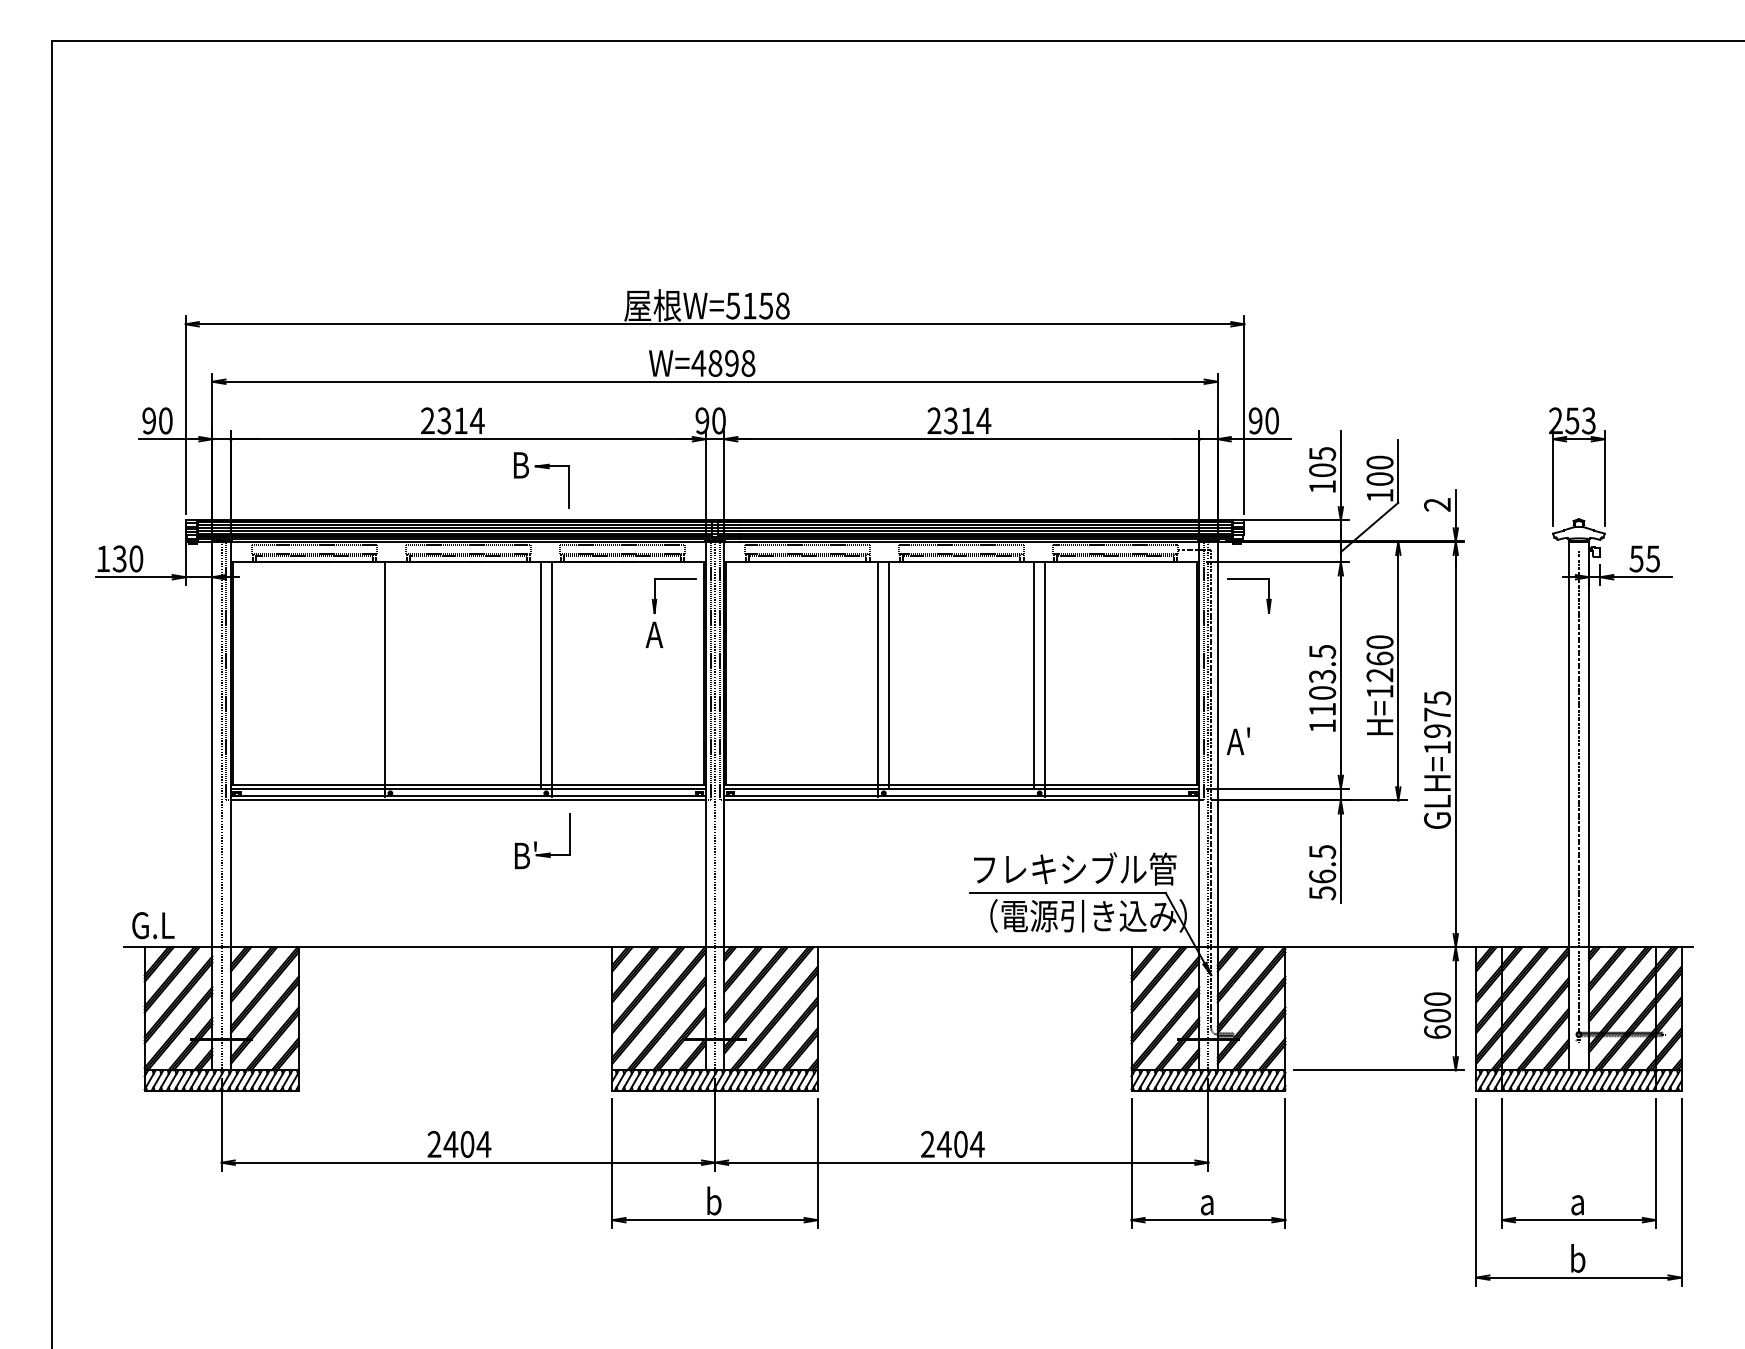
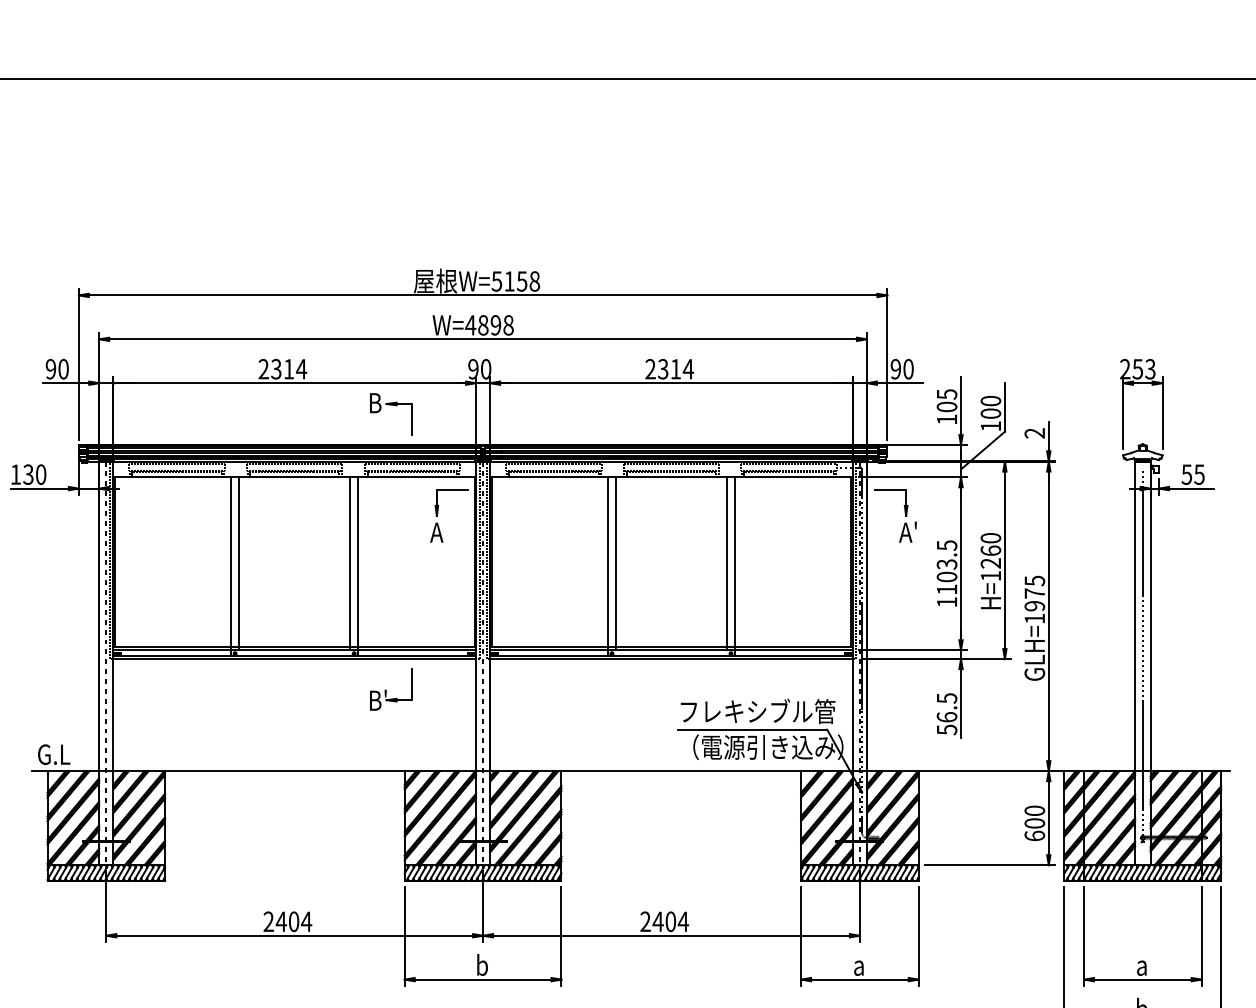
part: (541, 468) -> (391, 405), moved
line: (395, 675) -> (239, 563), added
text: (1237, 741) -> (907, 532), moved
part: (542, 841) -> (391, 689), moved

